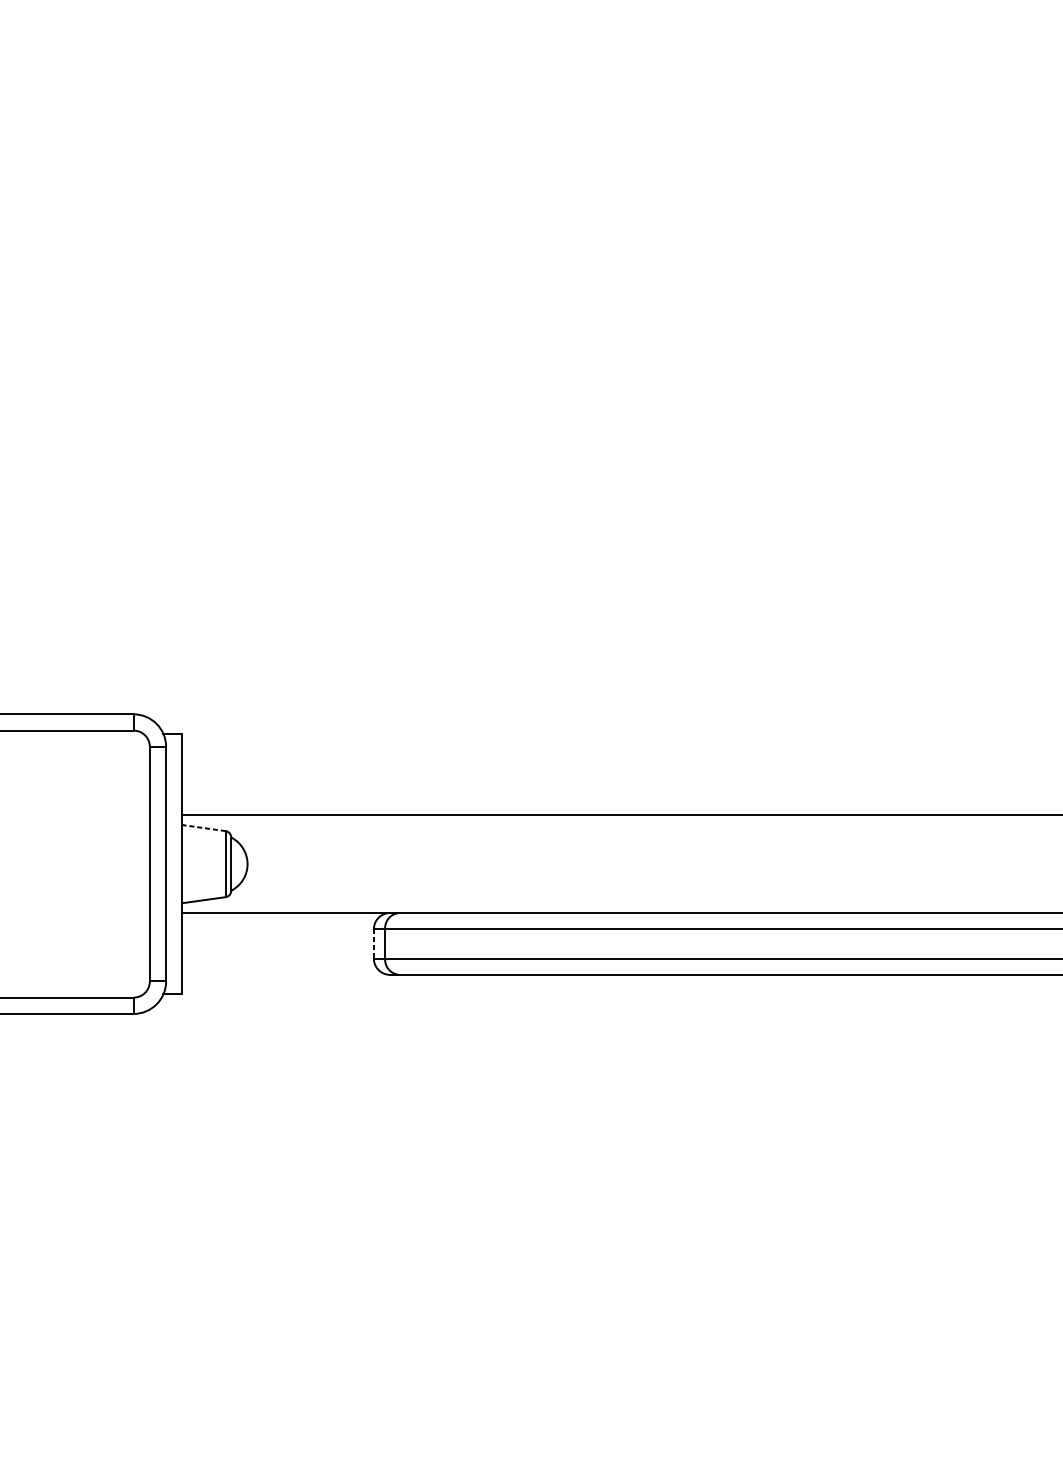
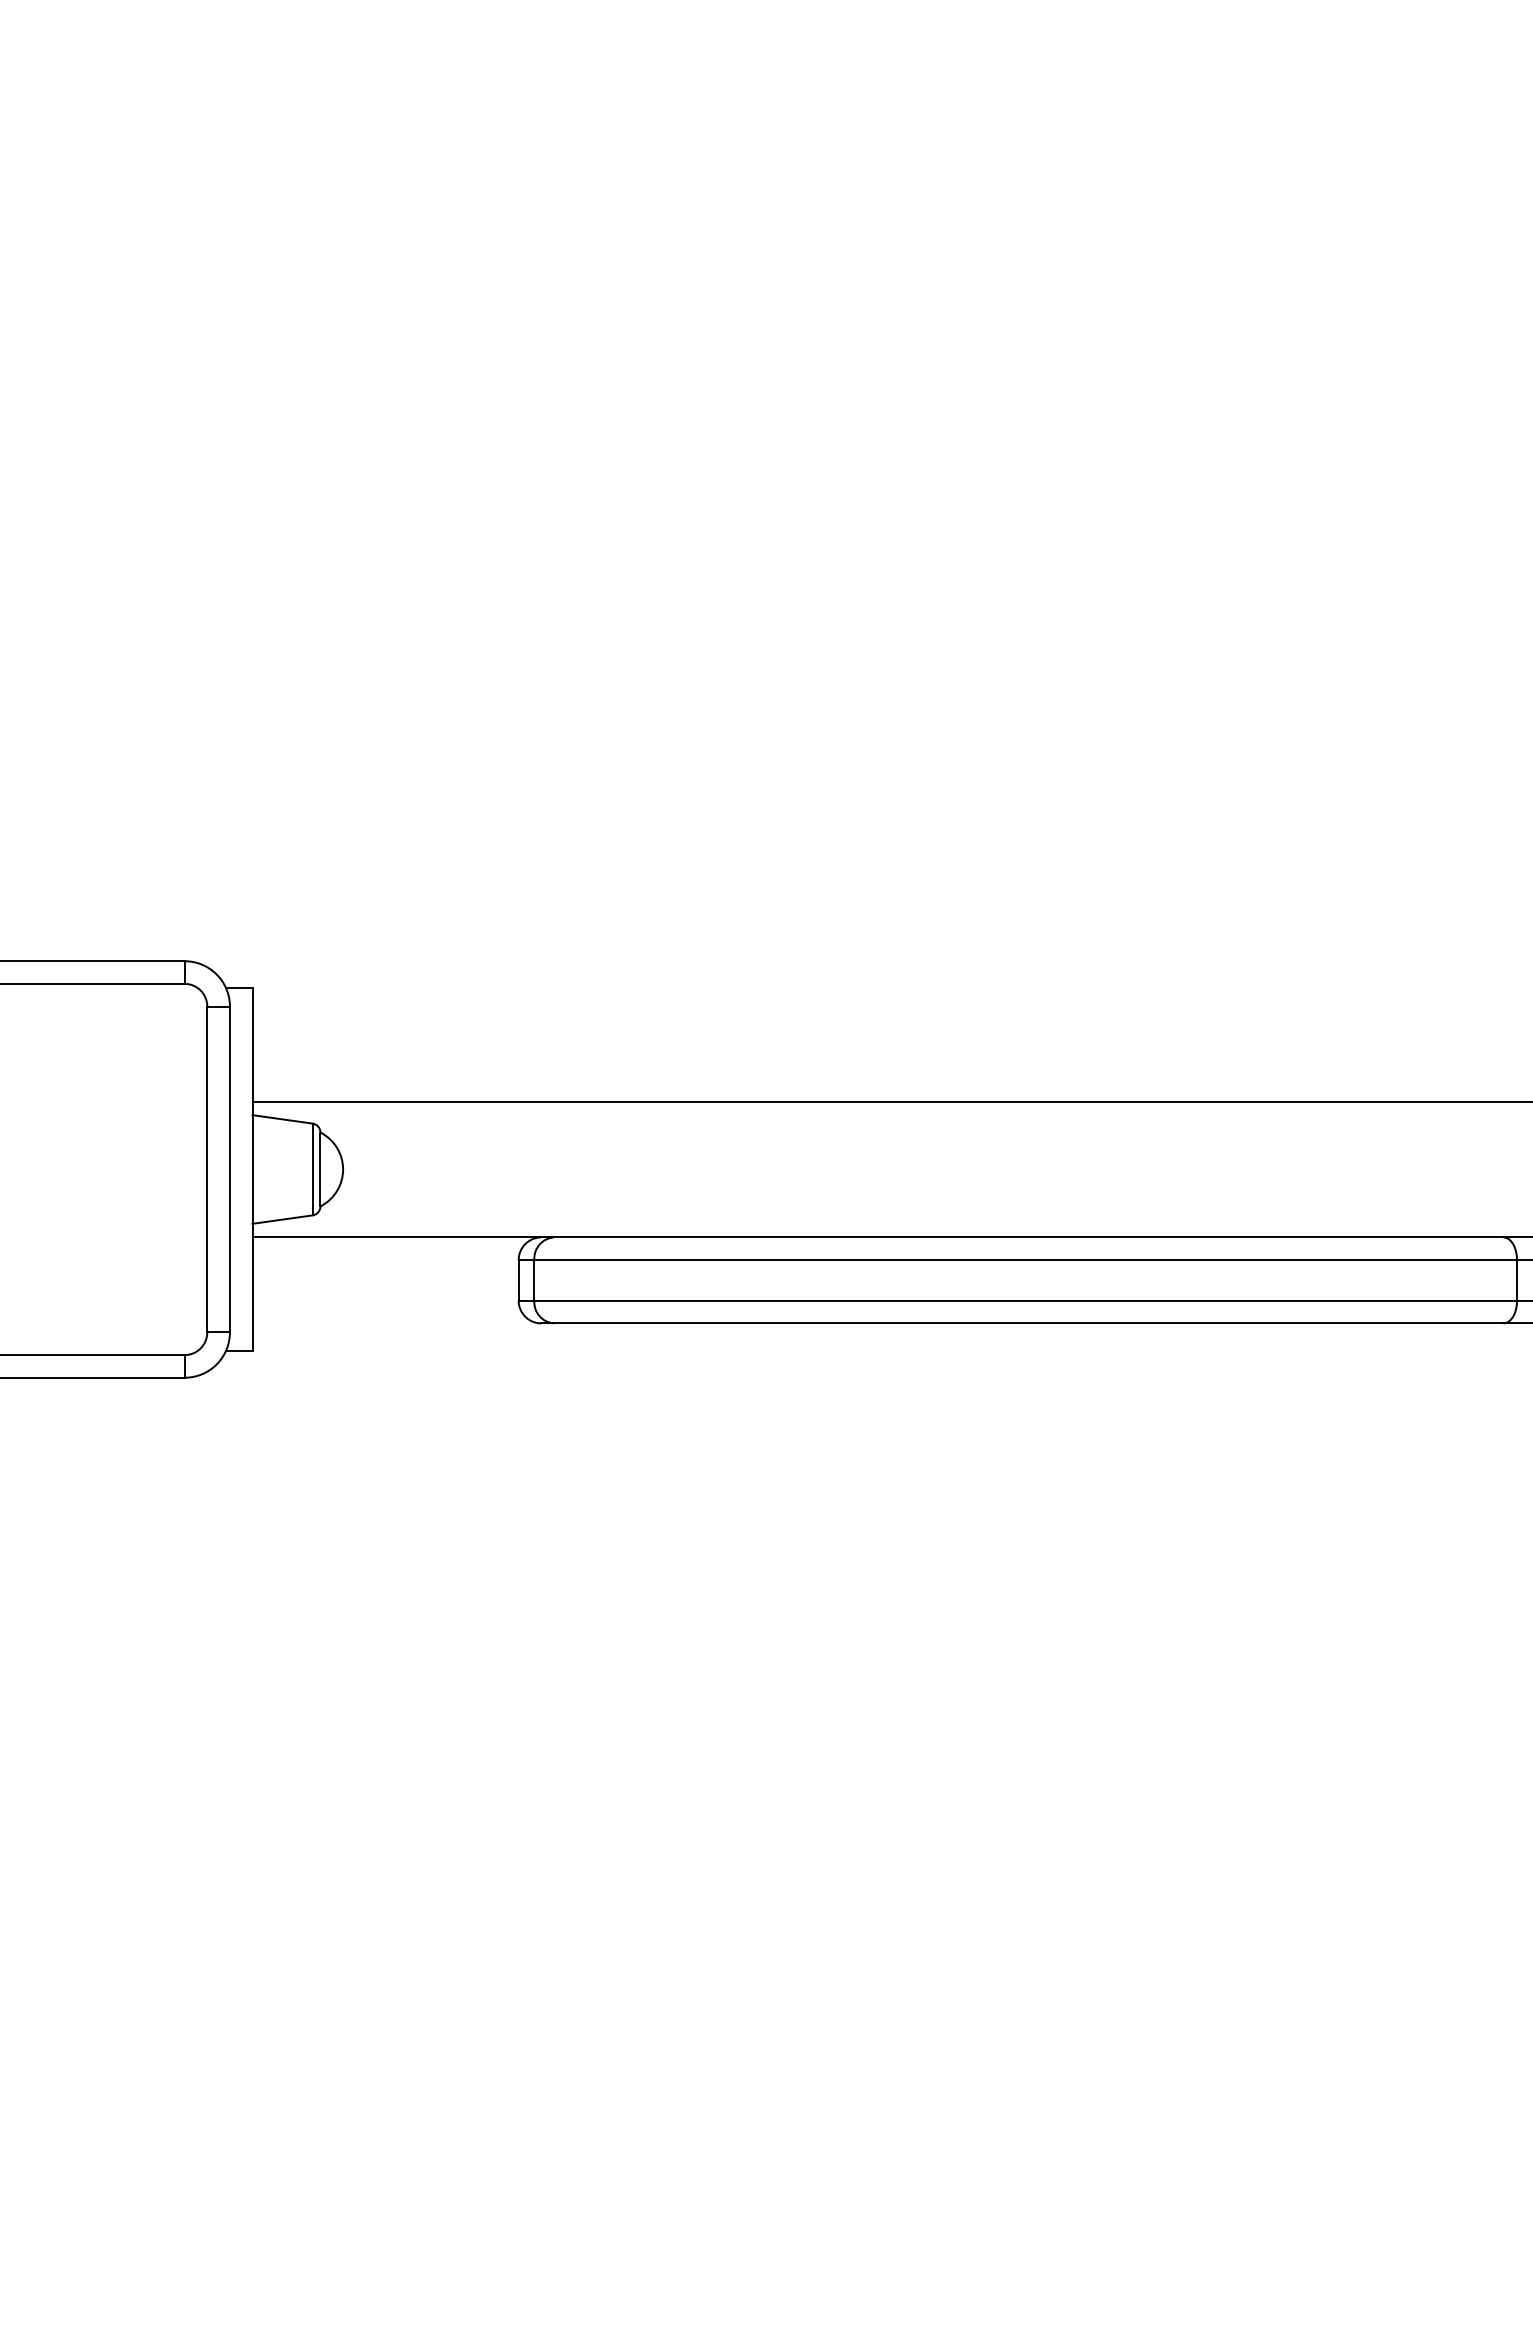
line: (203, 828) -> (282, 1119), dashed -> solid
line: (373, 943) -> (518, 1280), dashed -> solid

